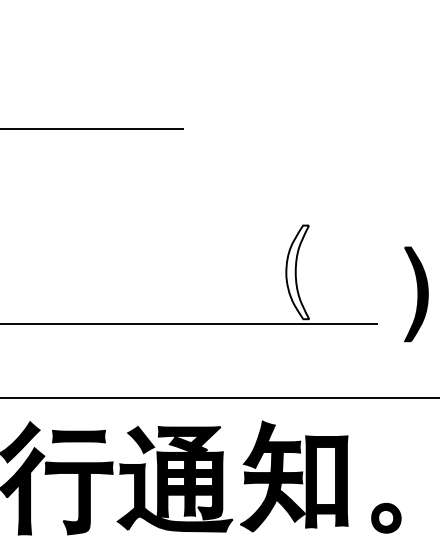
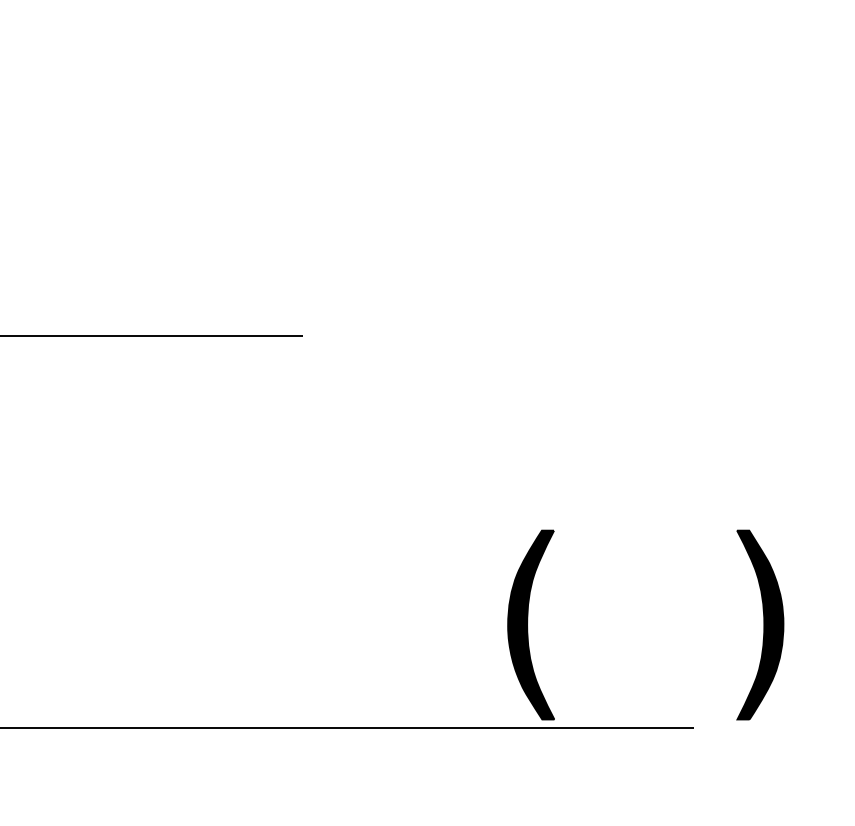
fill: (297, 272) -> (530, 625), added
part: (416, 294) -> (760, 625), moved

